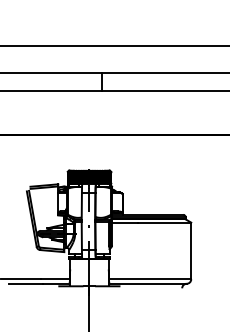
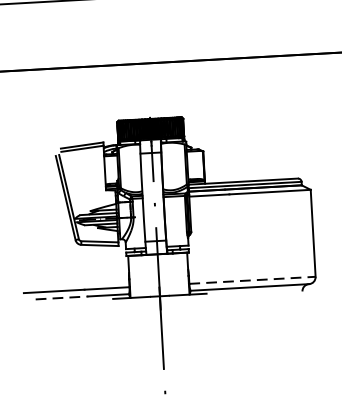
line: (150, 279) -> (253, 280), solid -> dashed
line: (26, 283) -> (63, 297), solid -> dashed

